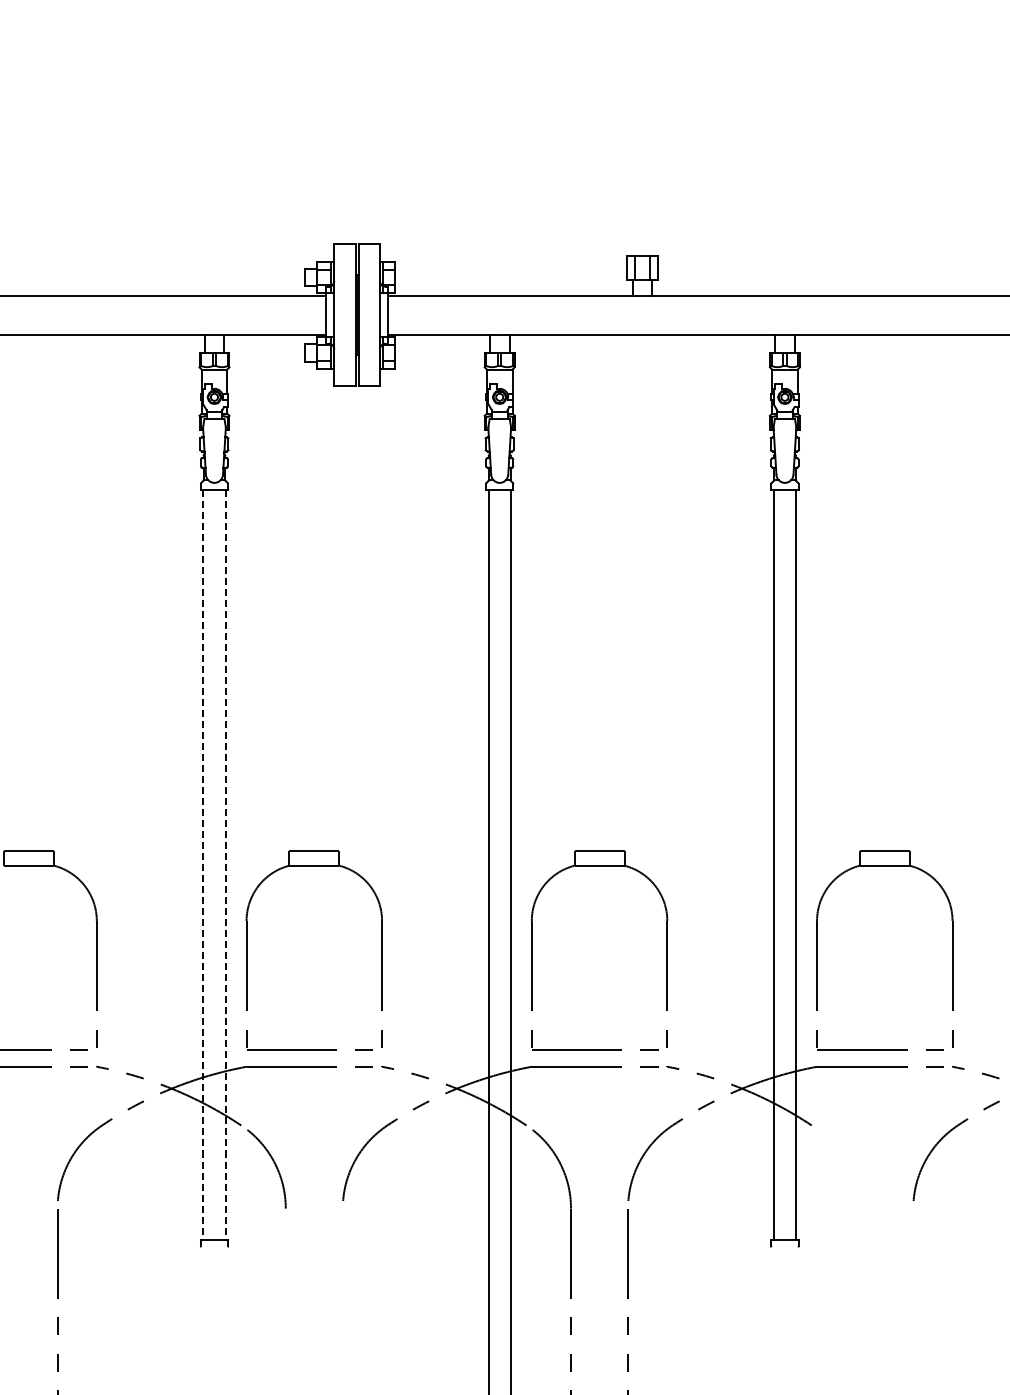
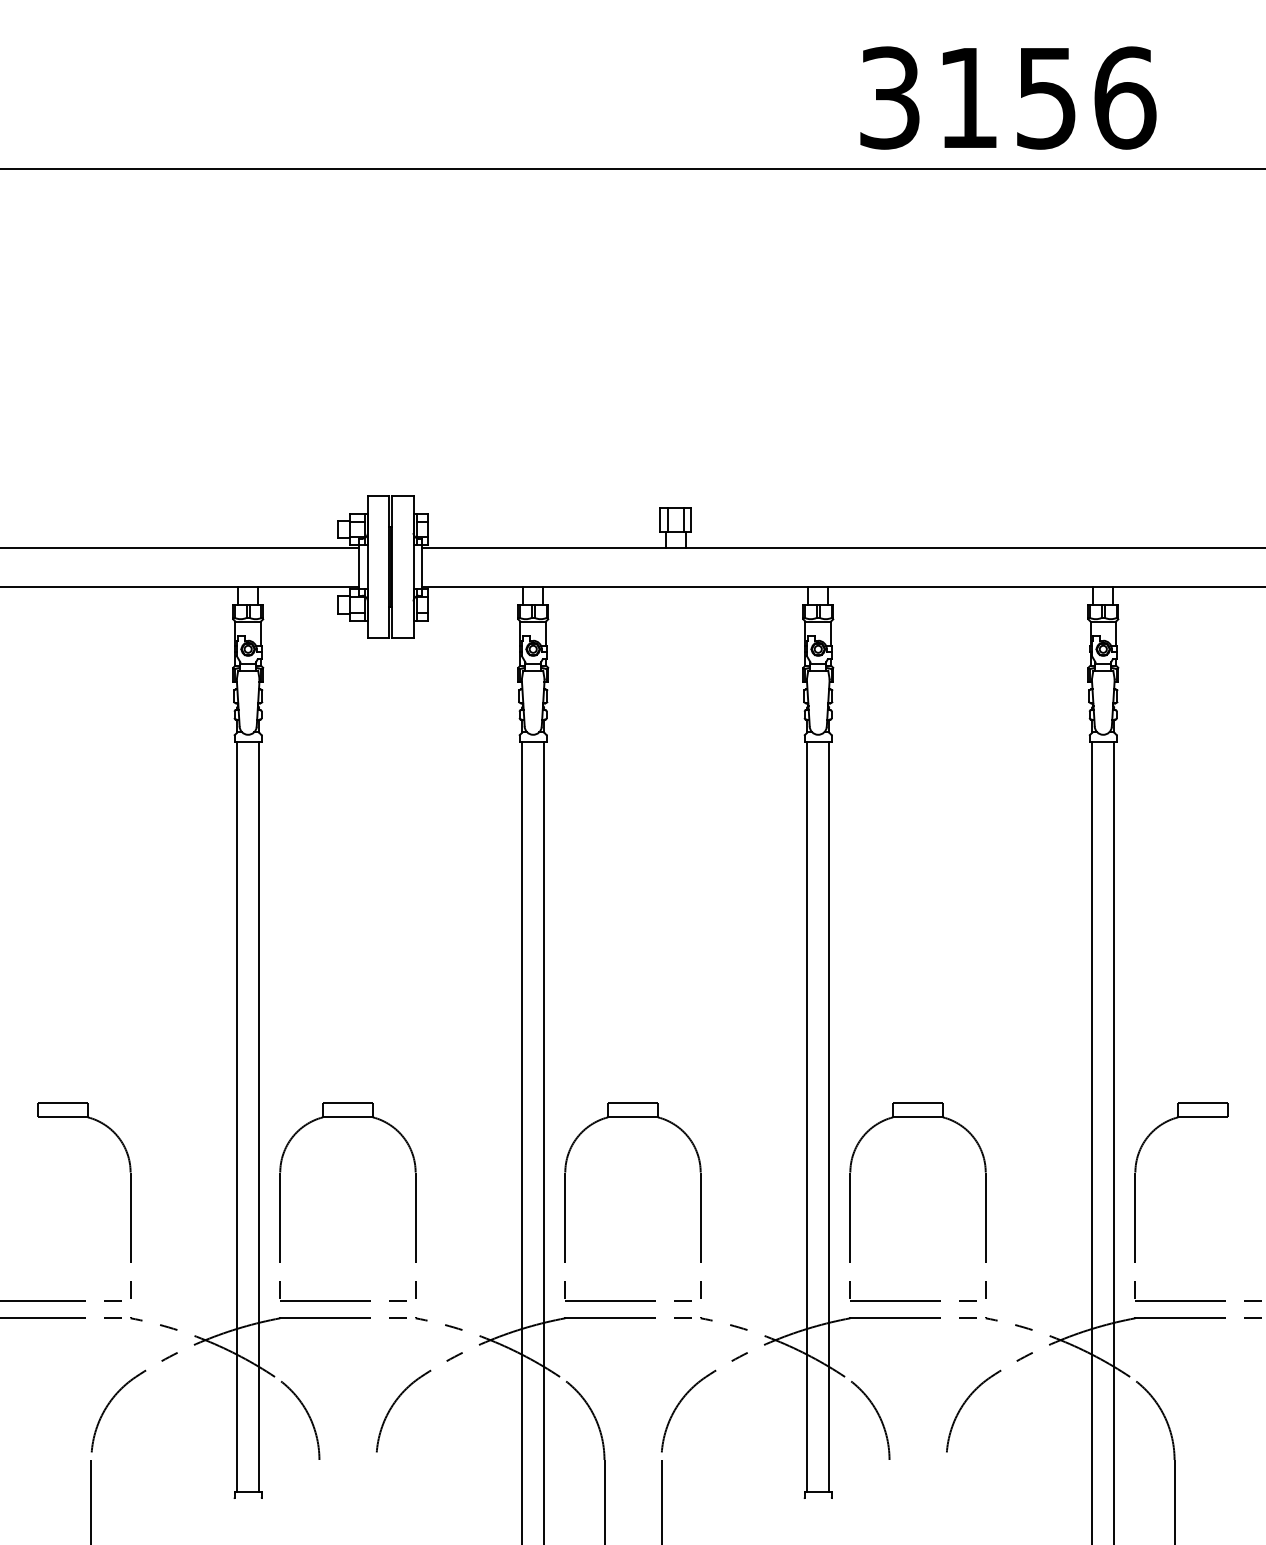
line: (203, 864) -> (237, 1116), dashed -> solid
line: (225, 864) -> (259, 1116), dashed -> solid
arc: (845, 1165) -> (878, 1416), added

